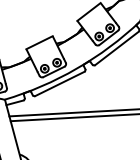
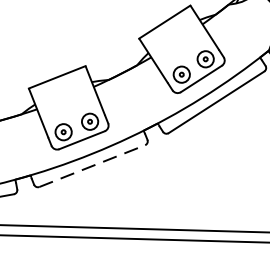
line: (60, 83) -> (93, 165), solid -> dashed

